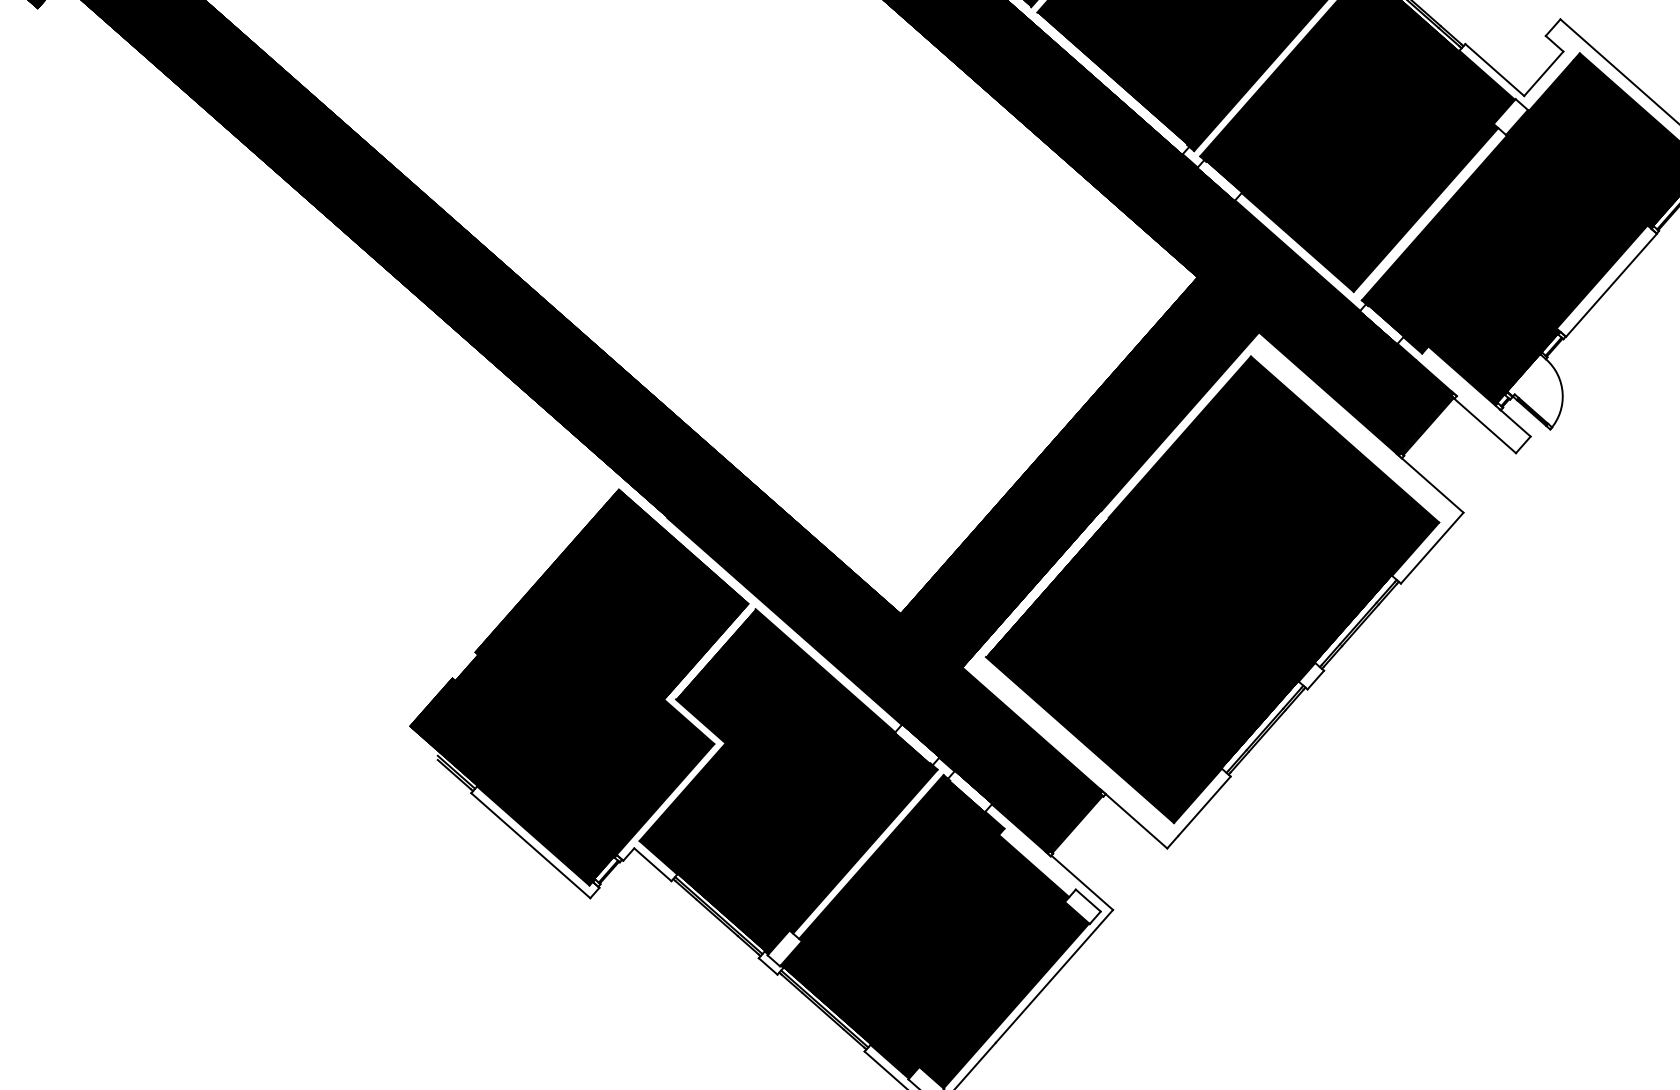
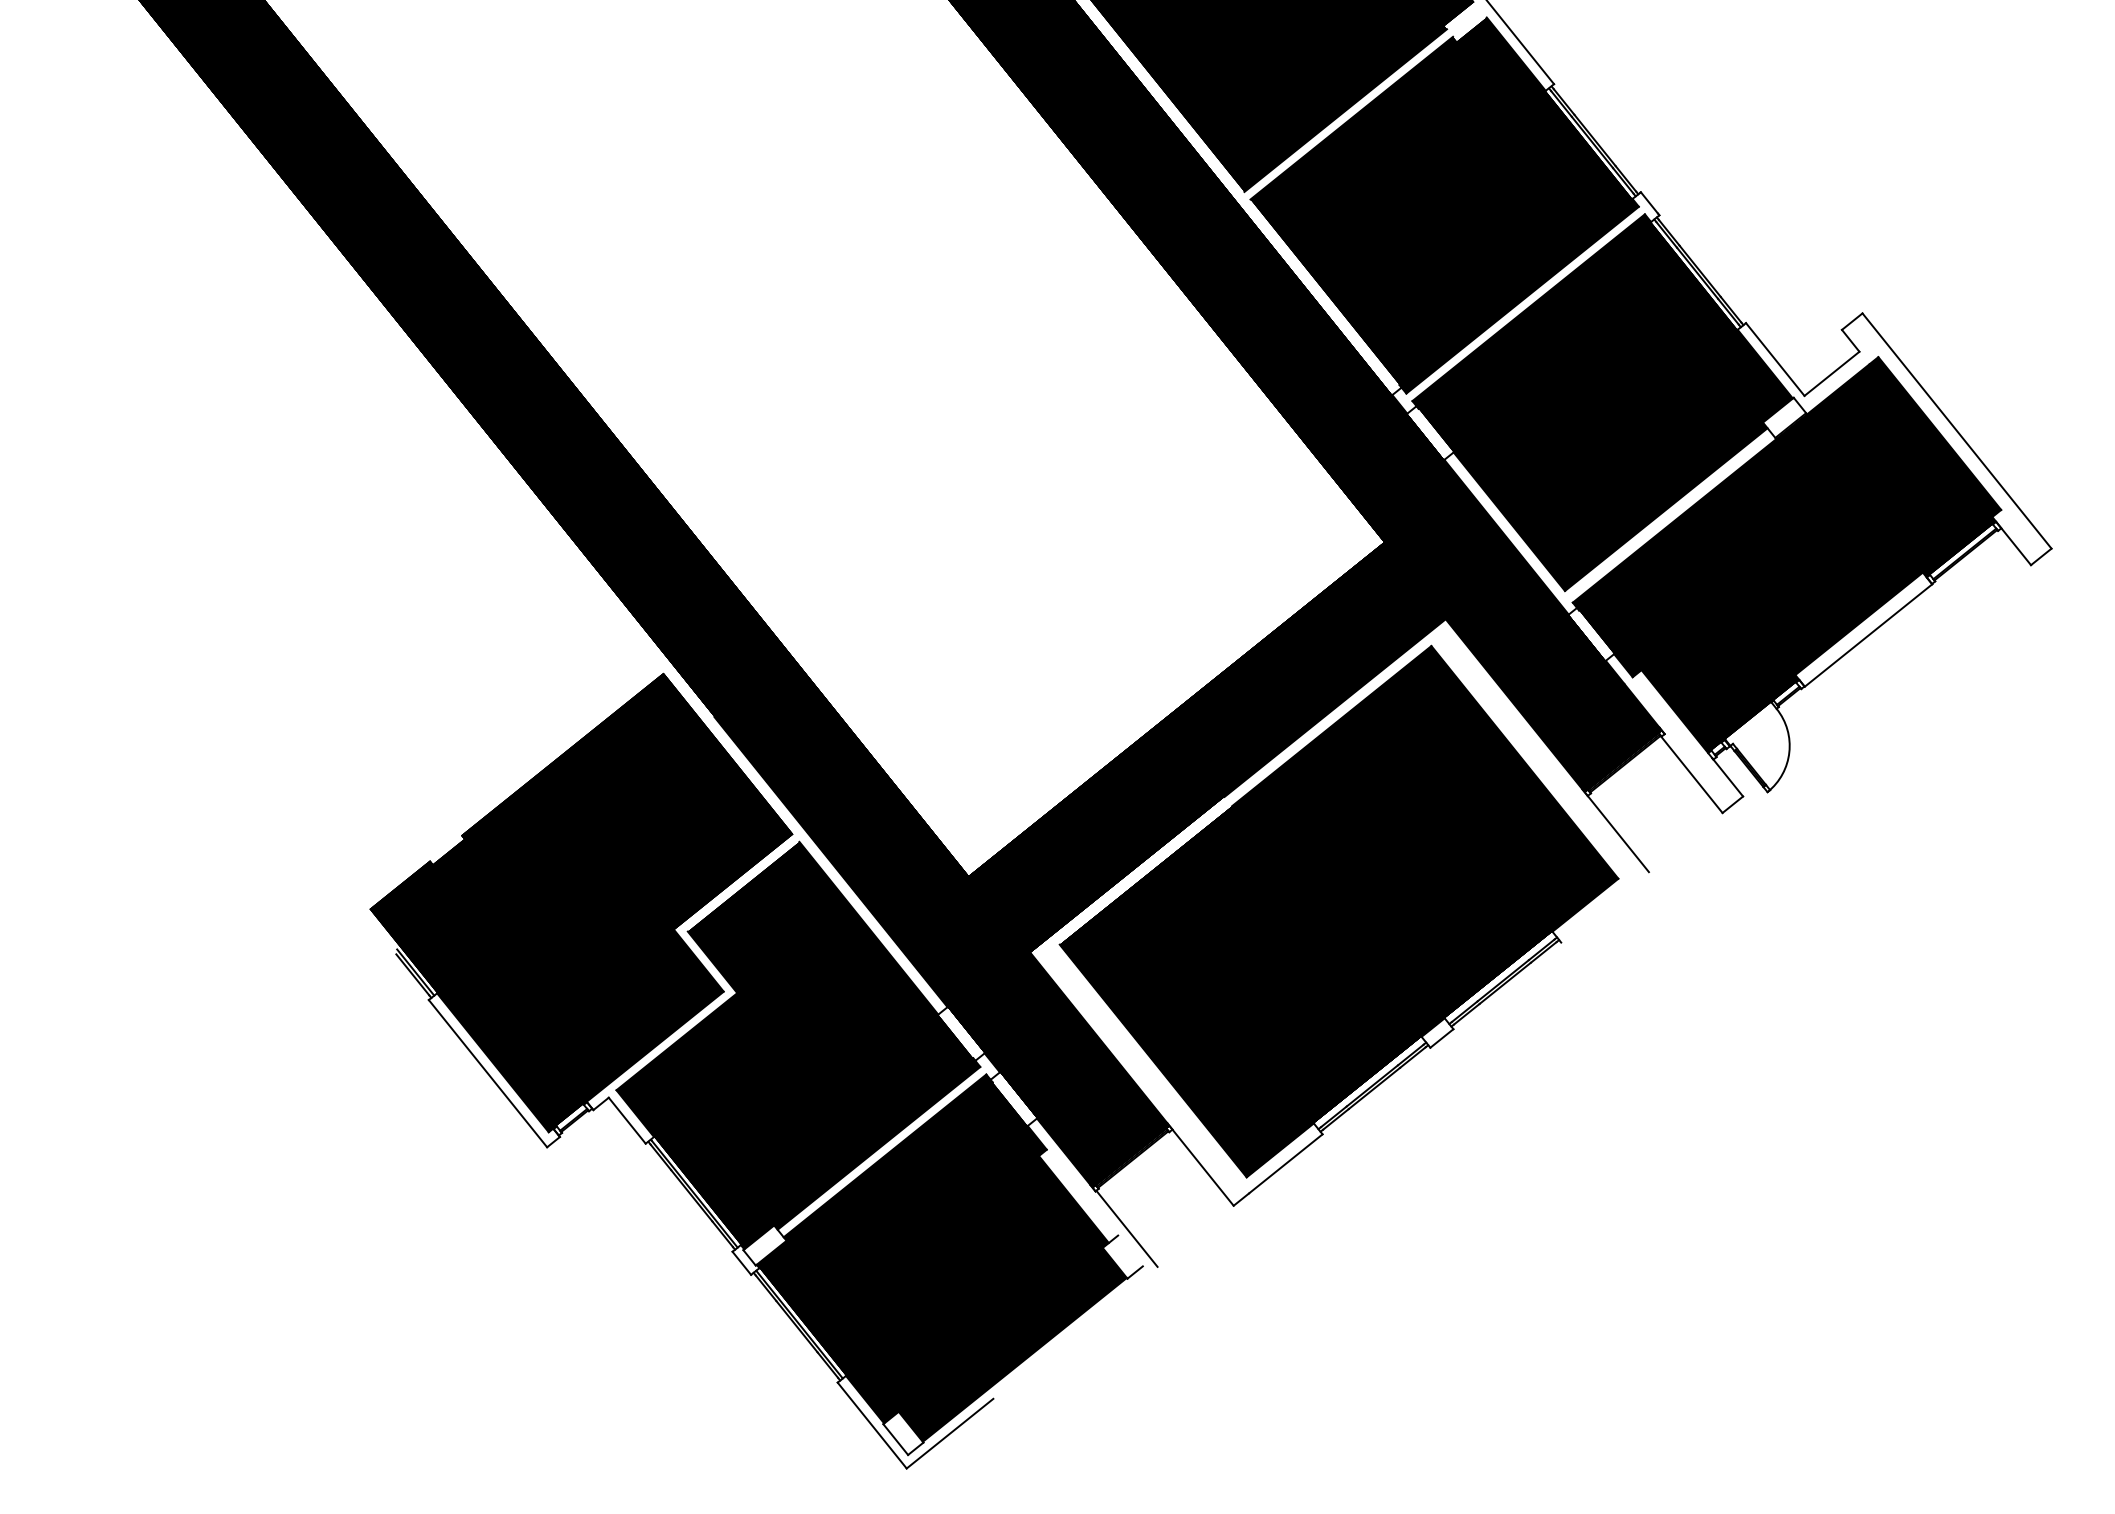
line: (1431, 548) -> (1604, 907), removed
line: (1088, 900) -> (1130, 1250), removed
line: (1054, 976) -> (1075, 1332), removed

